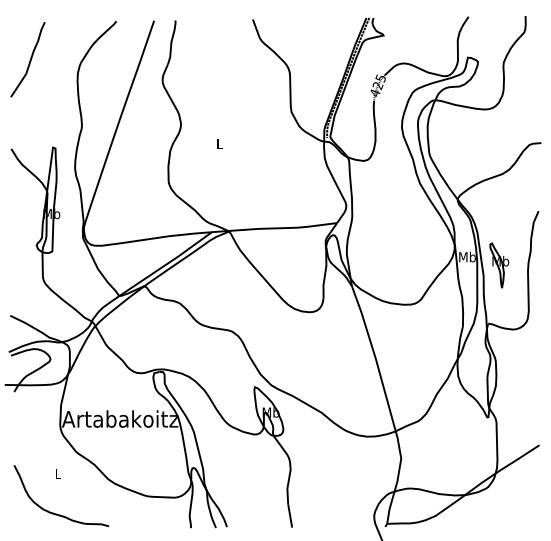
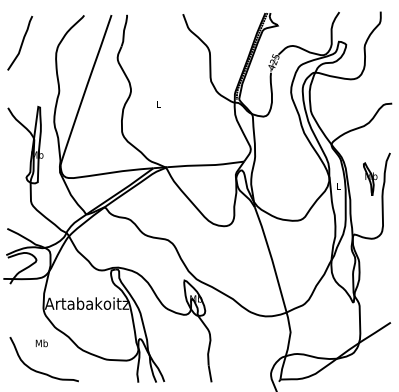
text: (467, 256) -> (338, 185), Mb -> L
part: (499, 265) -> (370, 179), moved
text: (57, 473) -> (41, 343), L -> Mb

